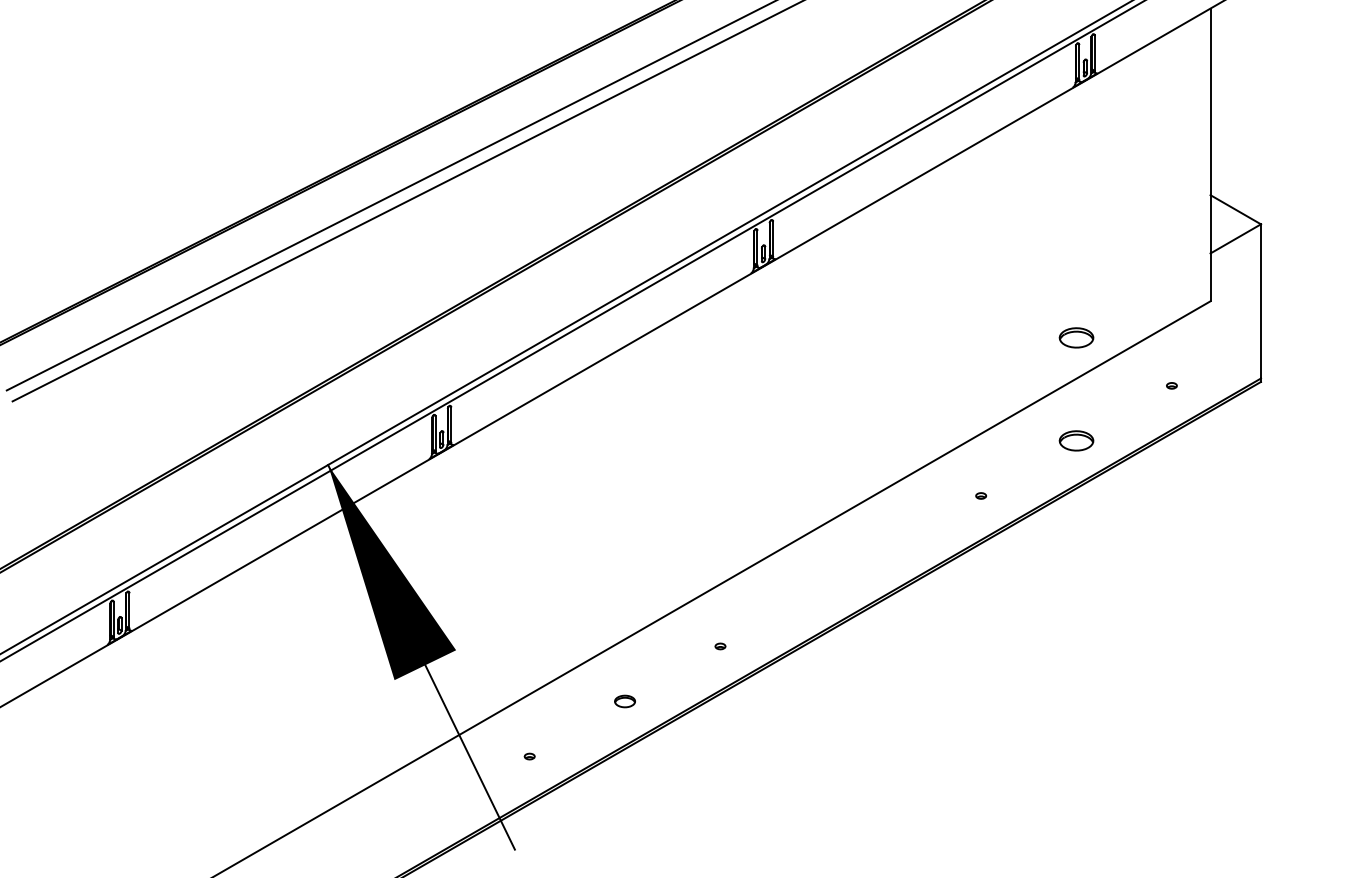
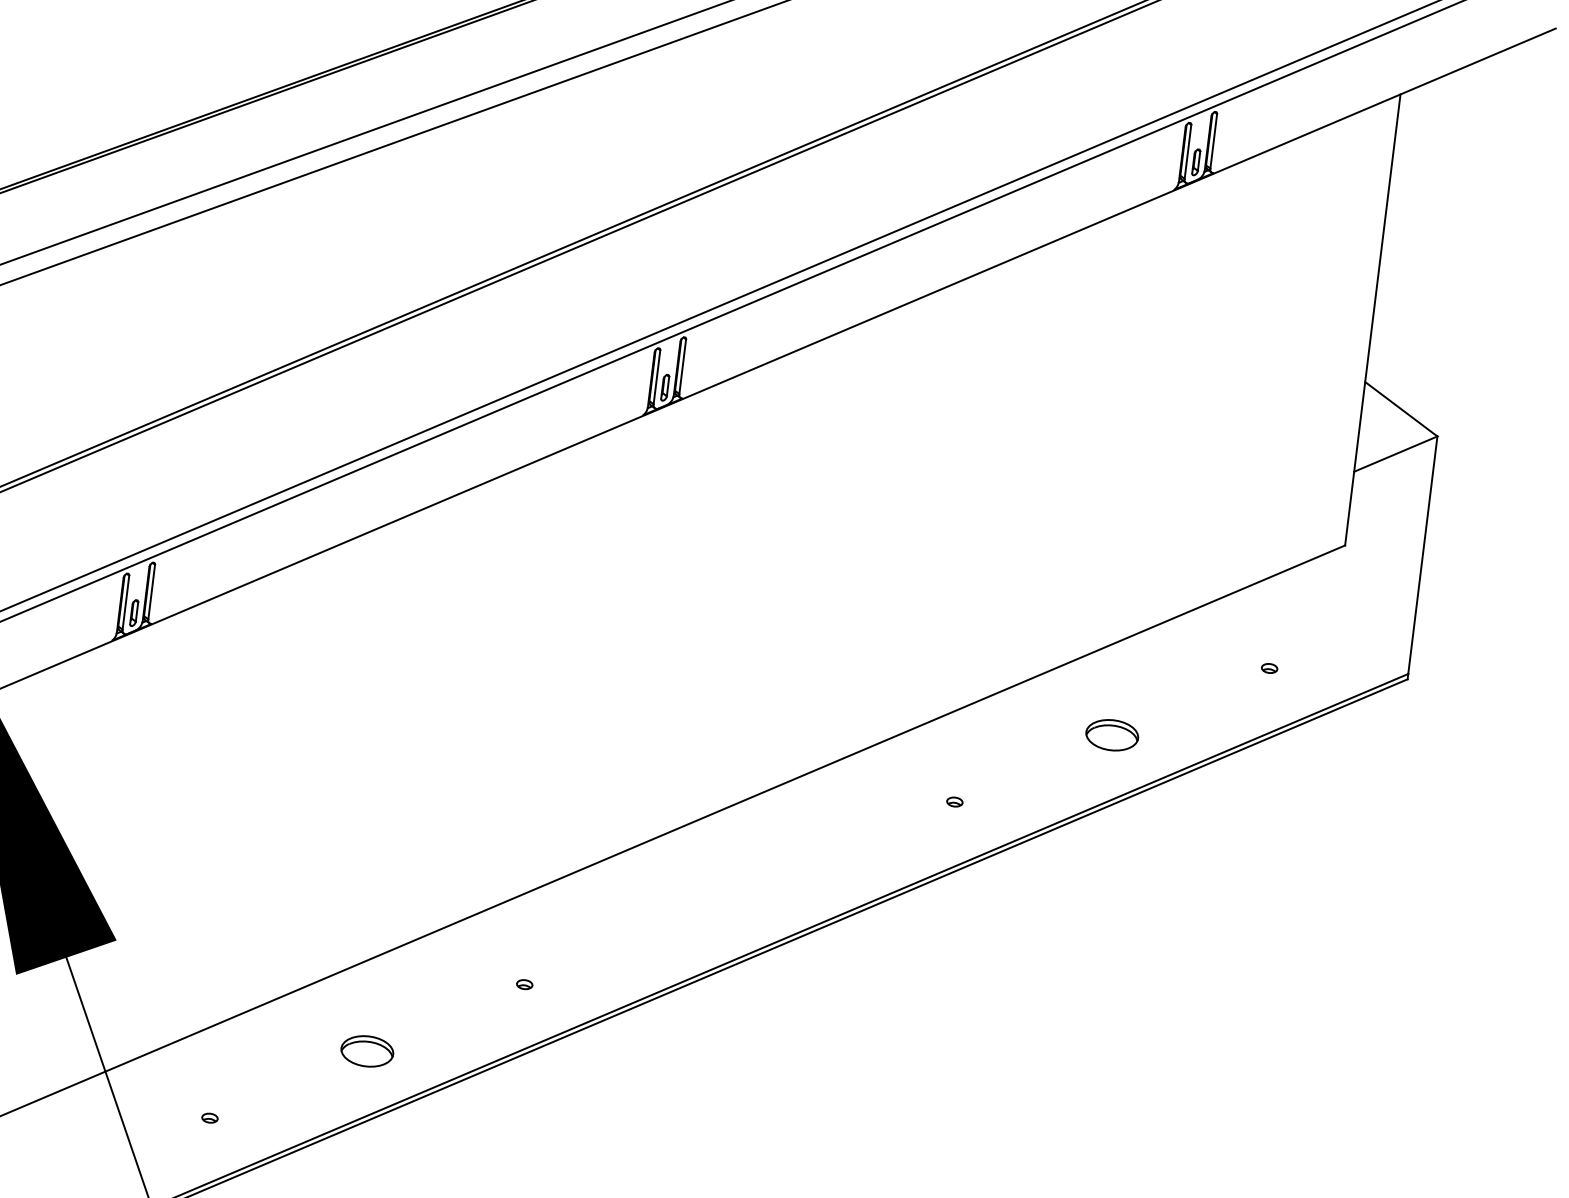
part: (1076, 337) -> (1131, 575), removed
part: (624, 701) -> (366, 1051), size x1.67

